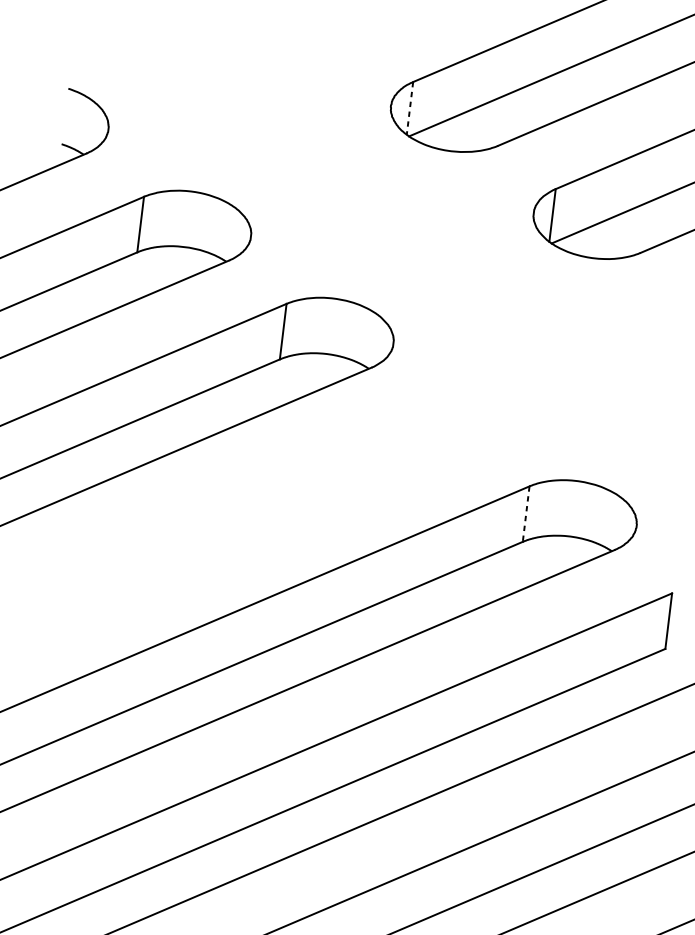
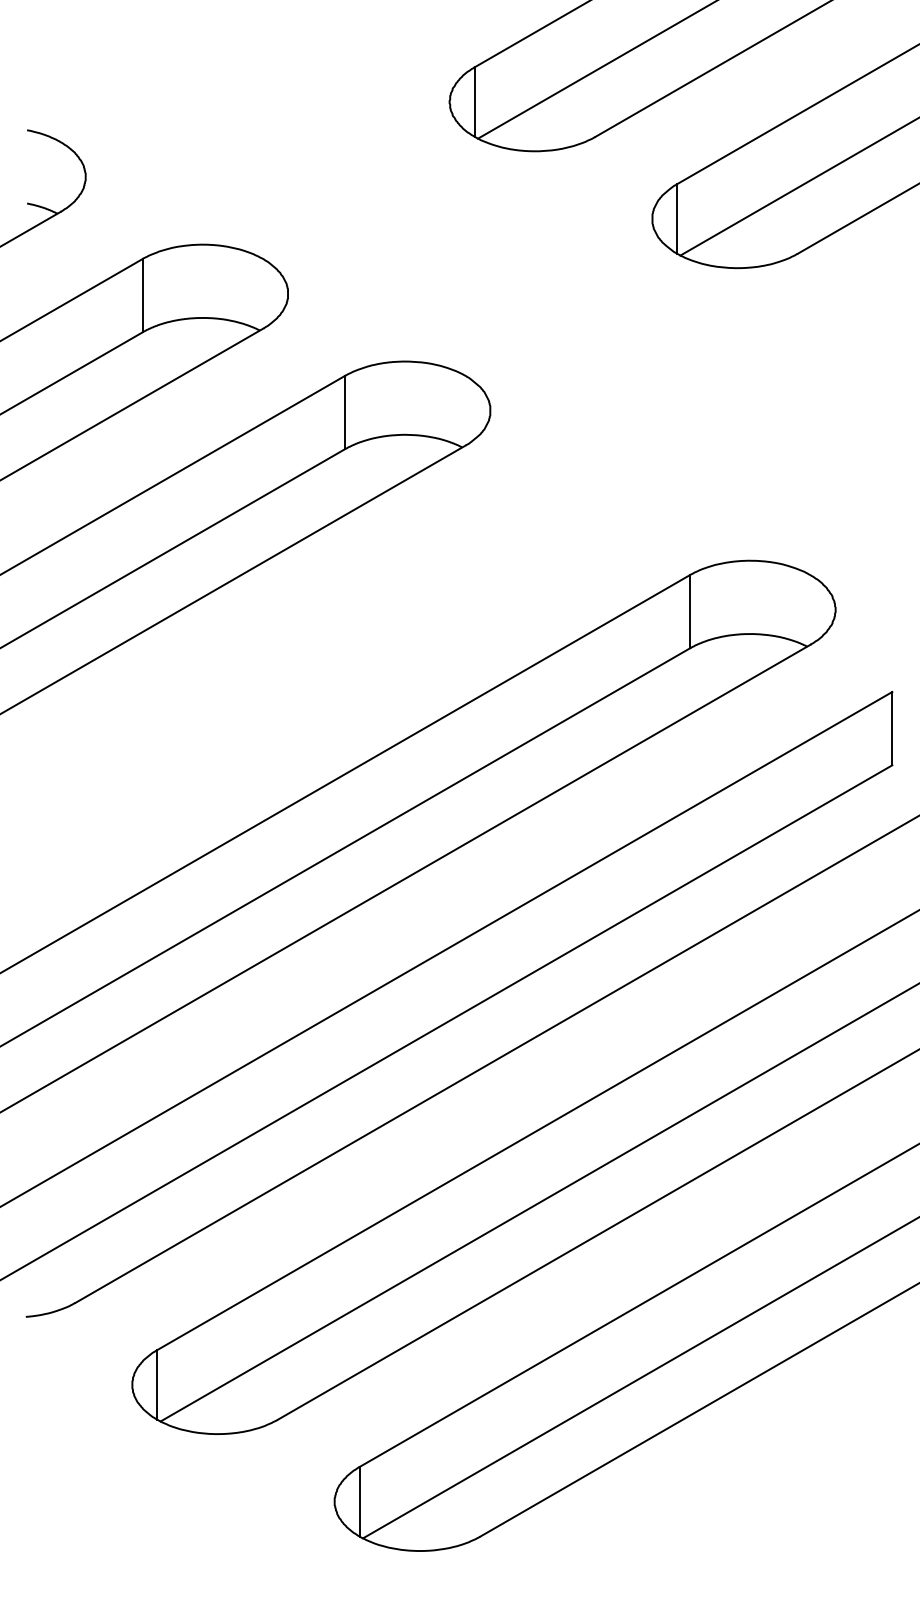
line: (409, 108) -> (474, 102), dashed -> solid
line: (525, 513) -> (689, 611), dashed -> solid

